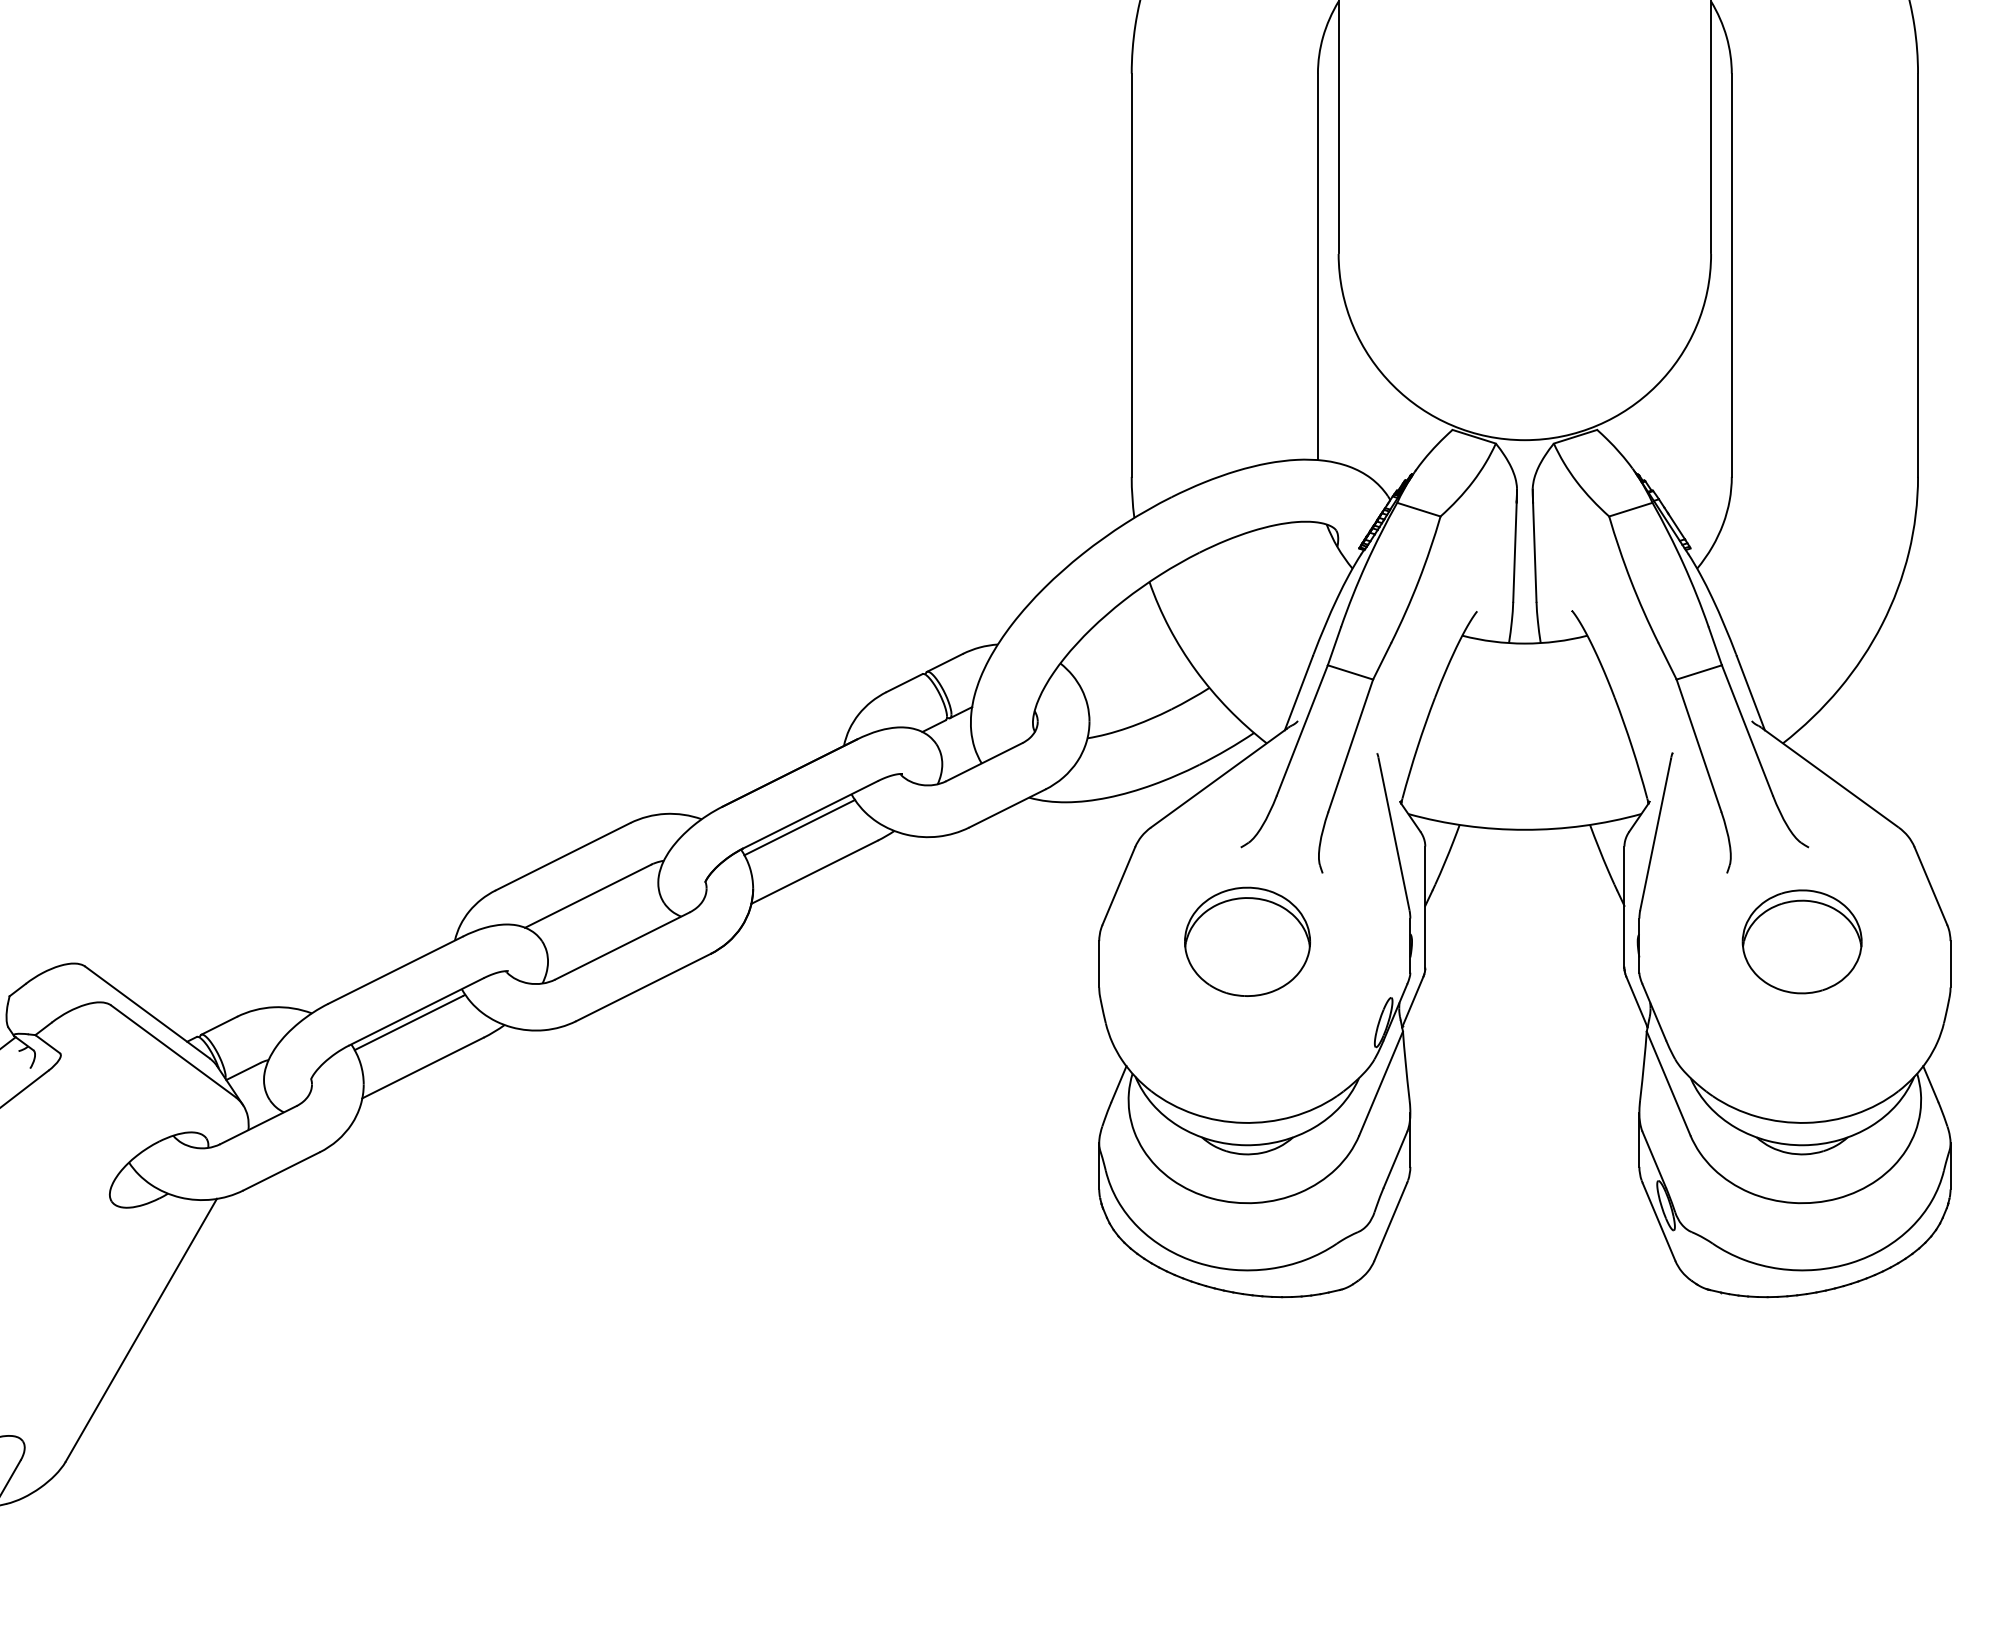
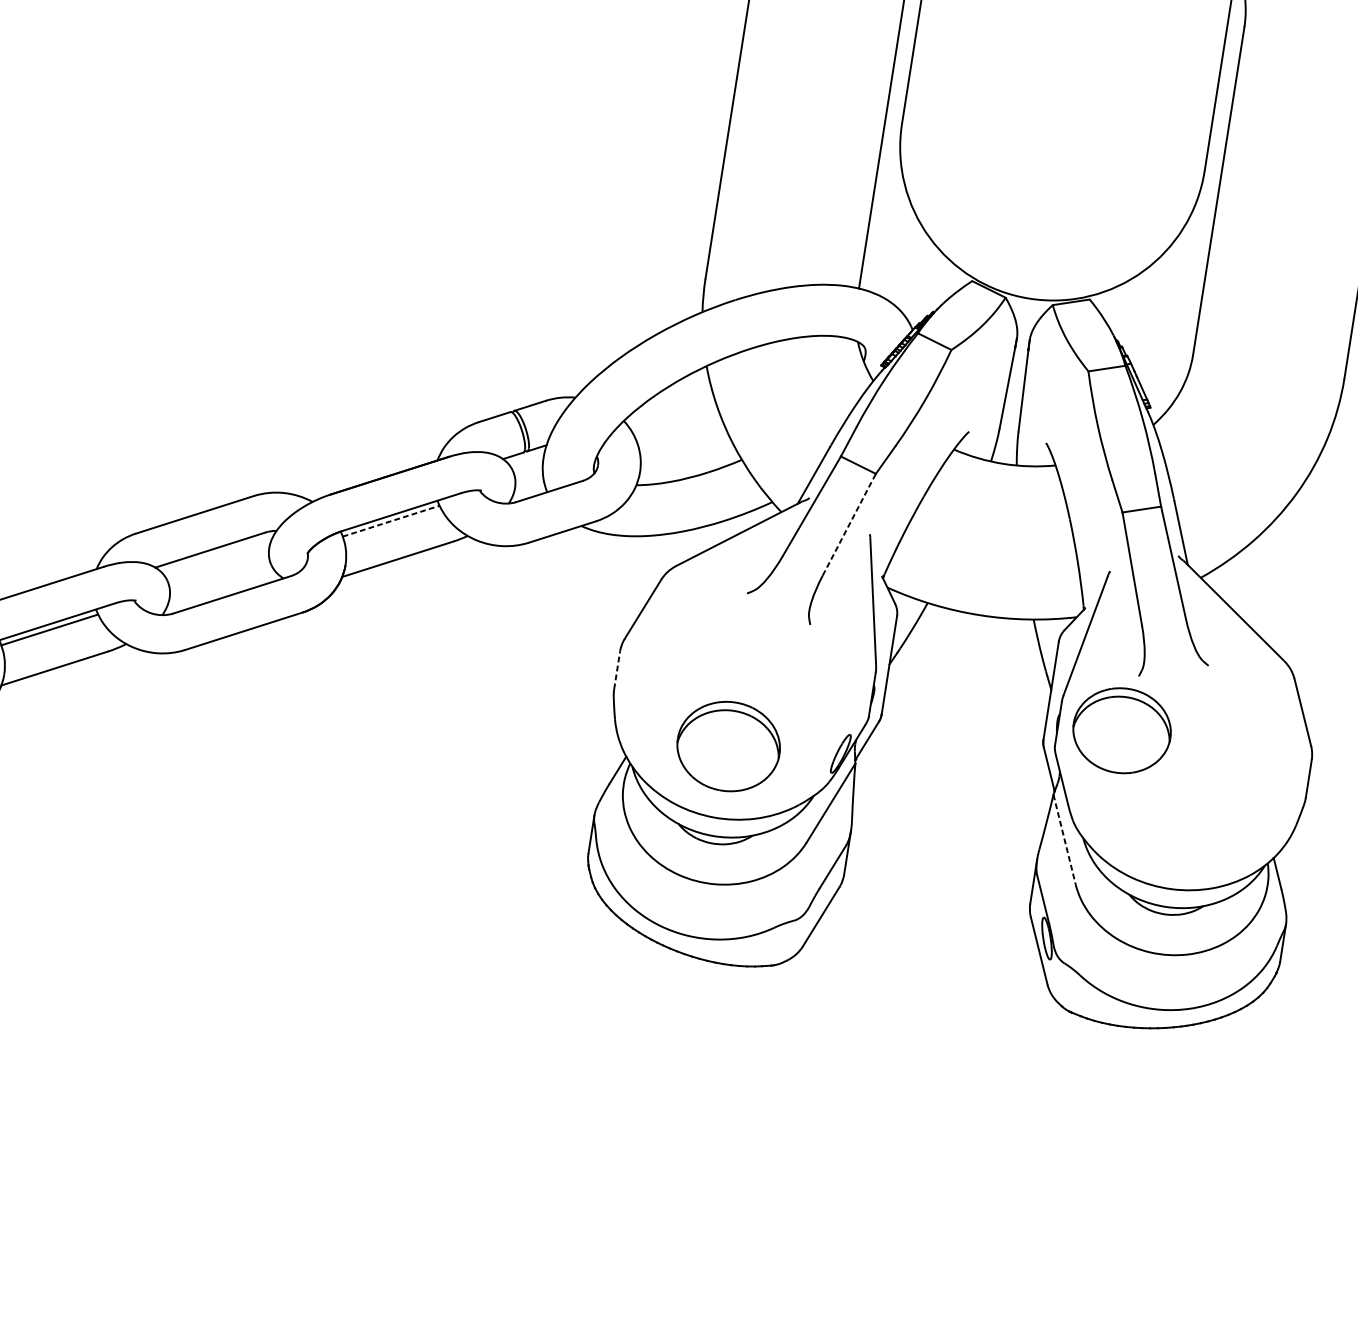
line: (1350, 745) -> (849, 524), solid -> dashed
line: (799, 827) -> (391, 521), solid -> dashed
part: (1247, 941) -> (728, 746), moved
part: (1801, 941) -> (1121, 730), moved
line: (1099, 963) -> (617, 669), solid -> dashed
line: (1668, 1083) -> (1064, 839), solid -> dashed

